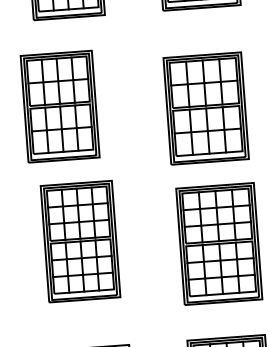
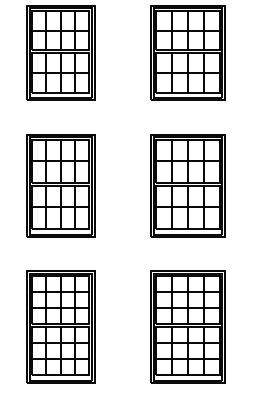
part: (59, 106) -> (60, 185), moved
part: (205, 108) -> (187, 185), moved
part: (80, 241) -> (60, 326), moved

